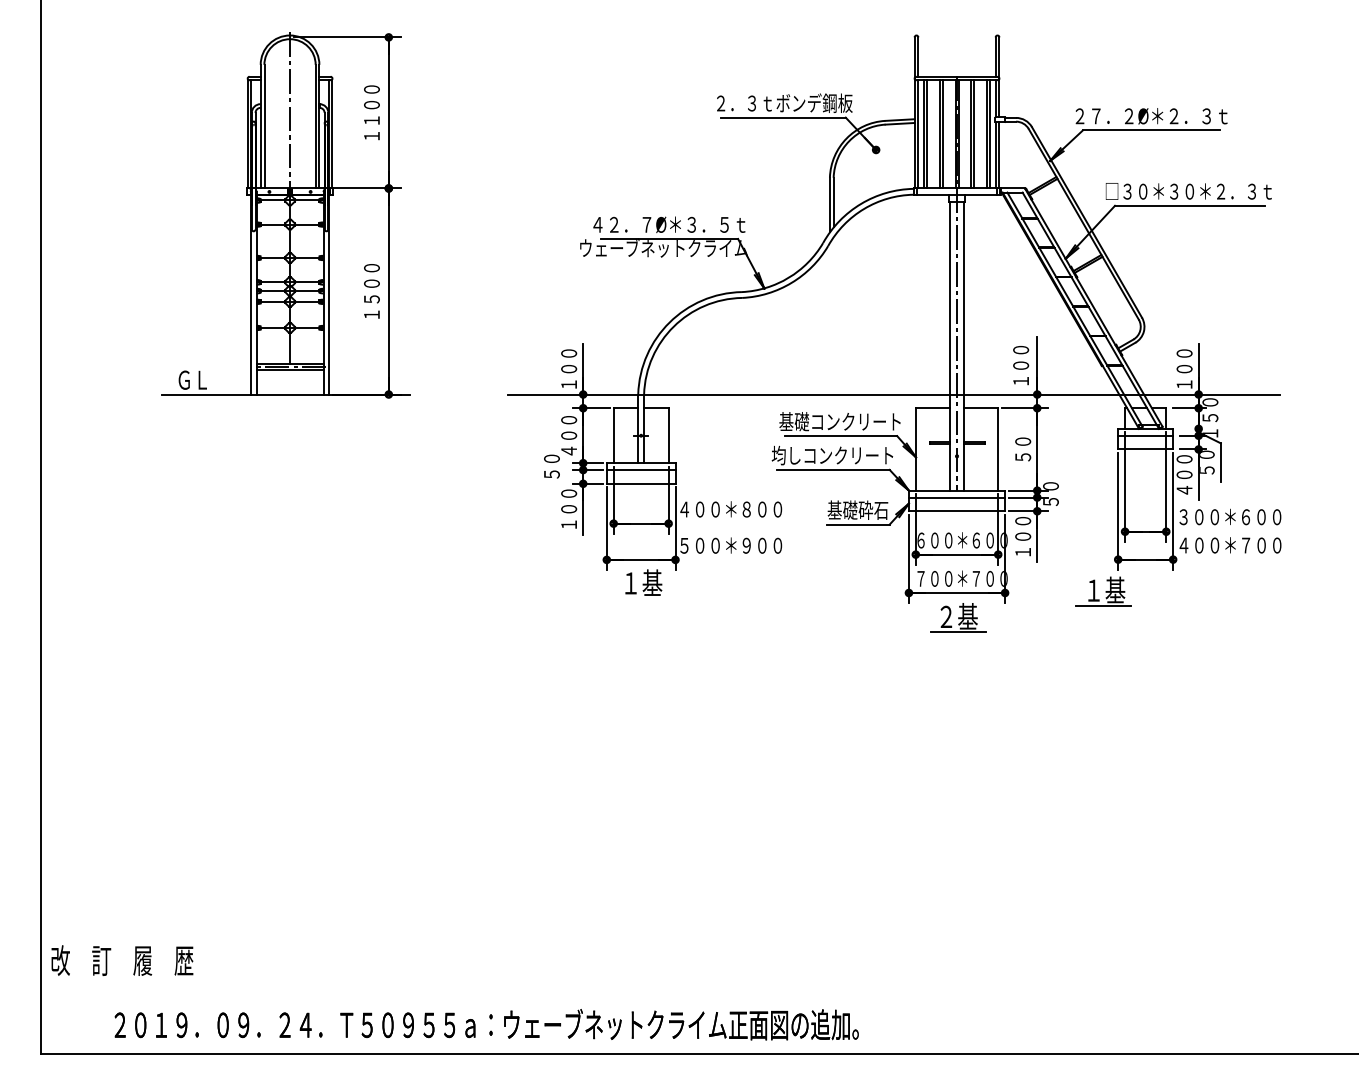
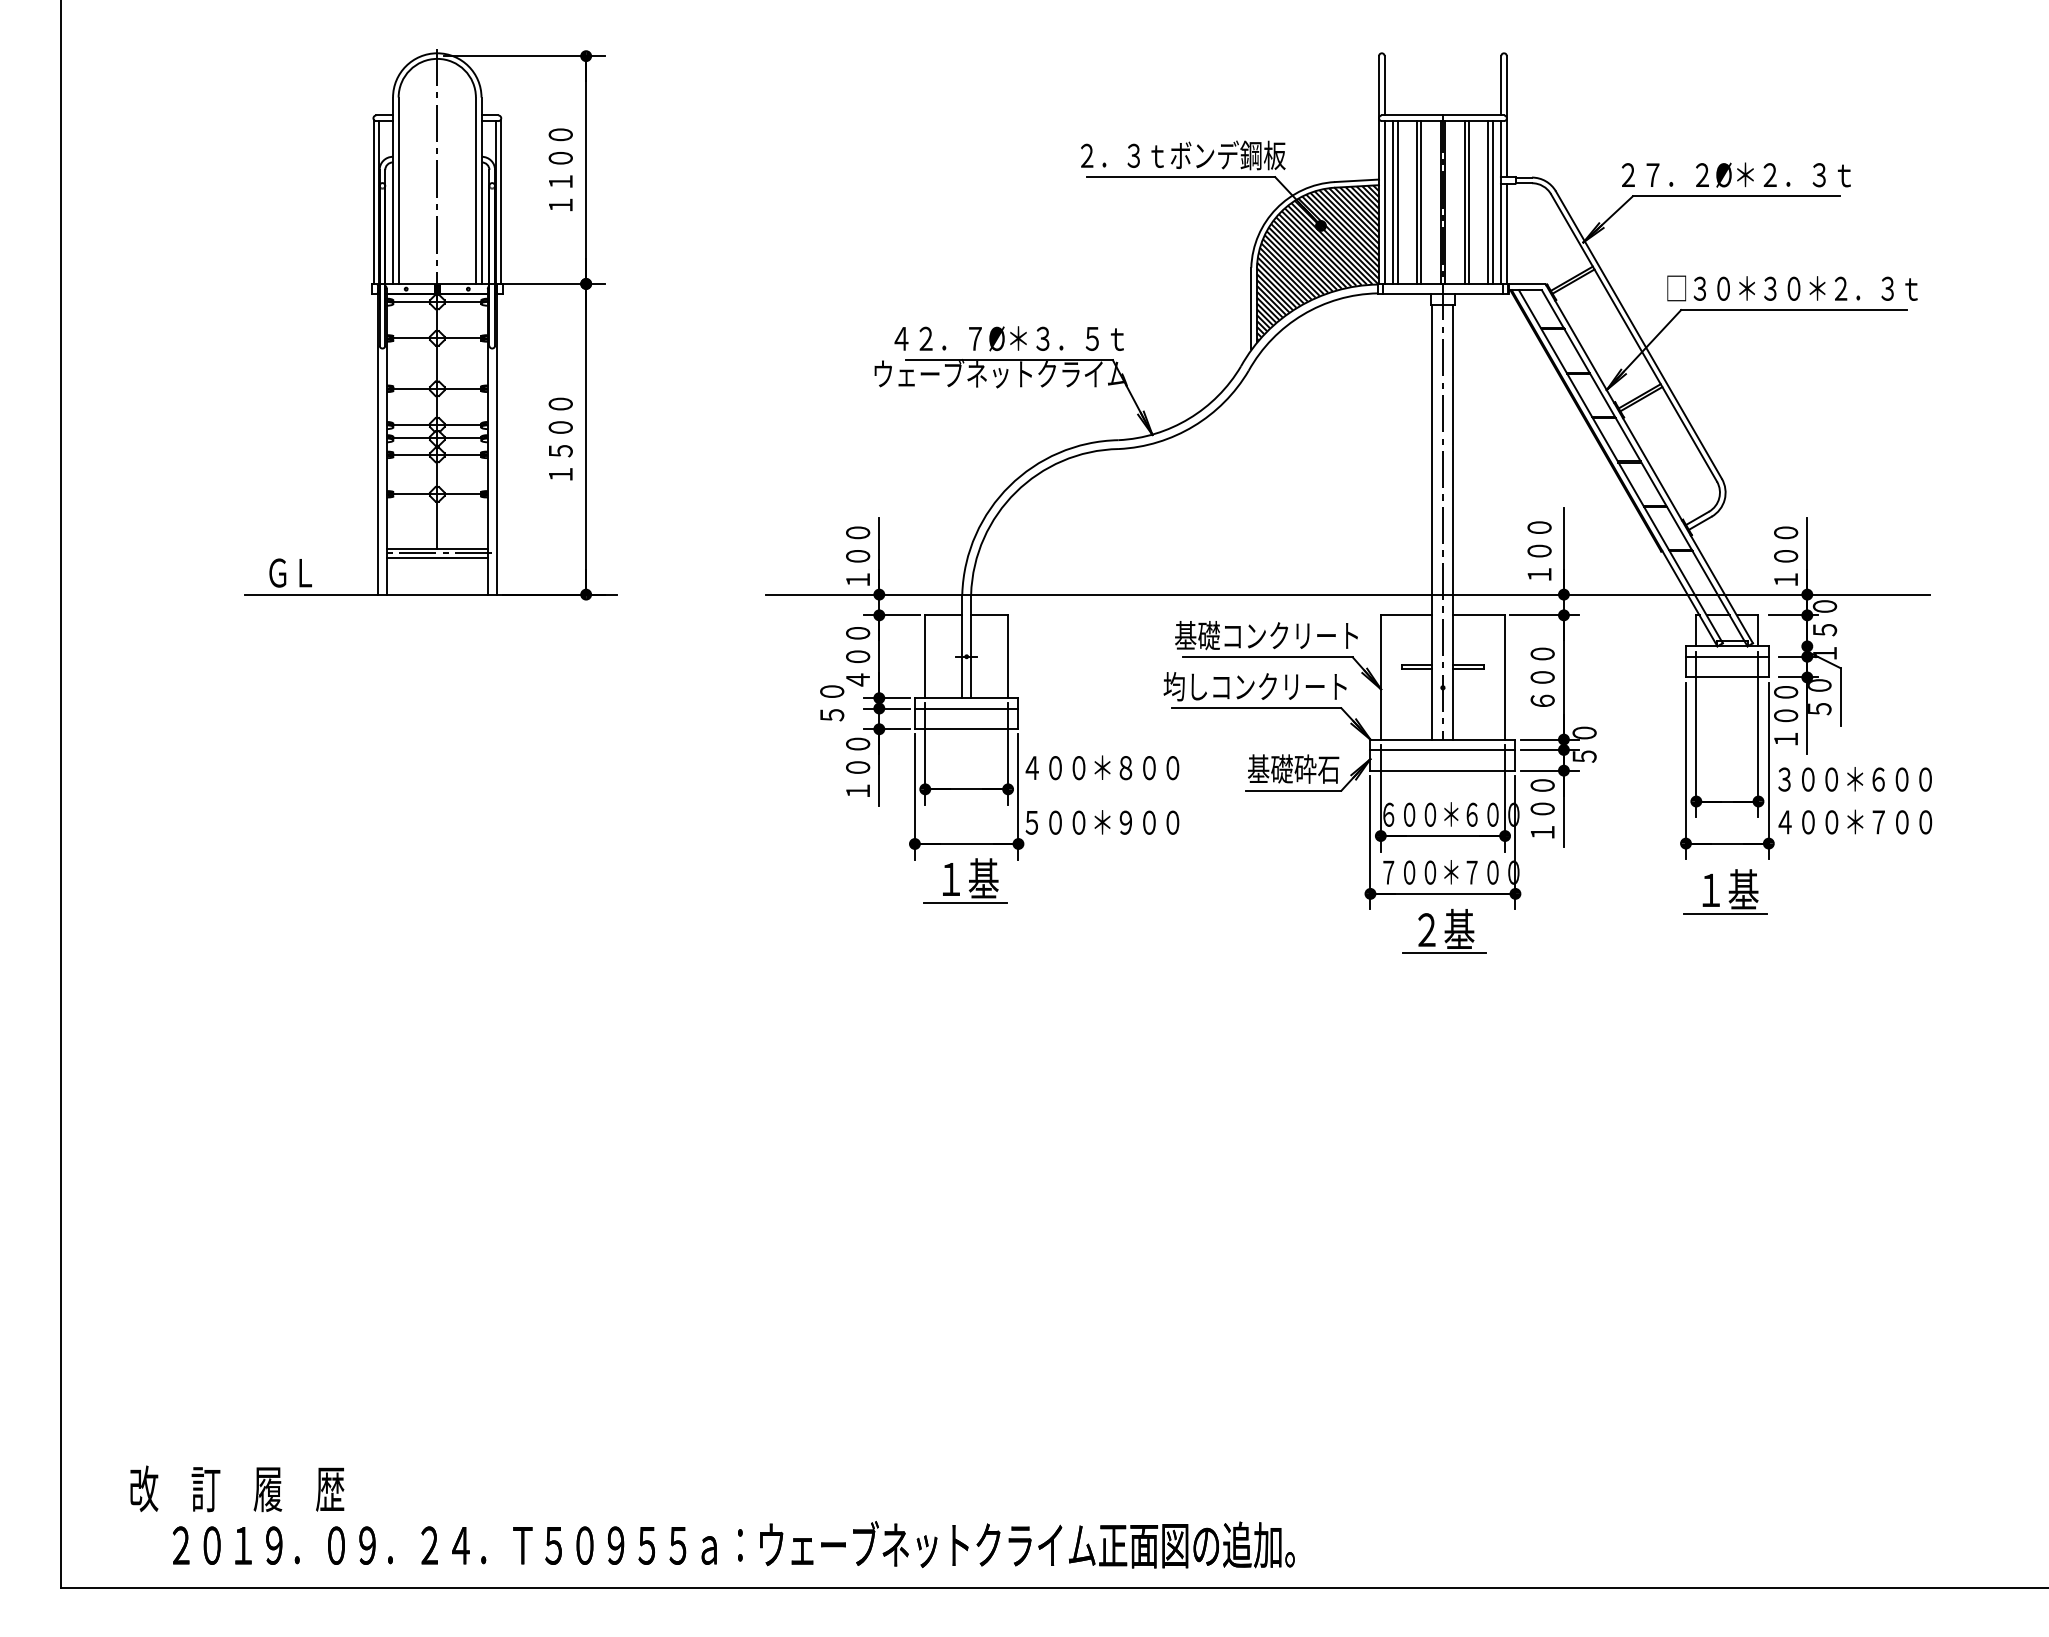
hatch: (873, 173) -> (1317, 261), added
text: (1023, 448) -> (1543, 676), ５０ -> ６００
text: (1184, 490) -> (1785, 739), ４００ -> １００
part: (1103, 591) -> (1725, 891), moved
line: (640, 598) -> (965, 902), added
text: (122, 960) -> (237, 1488), moved

